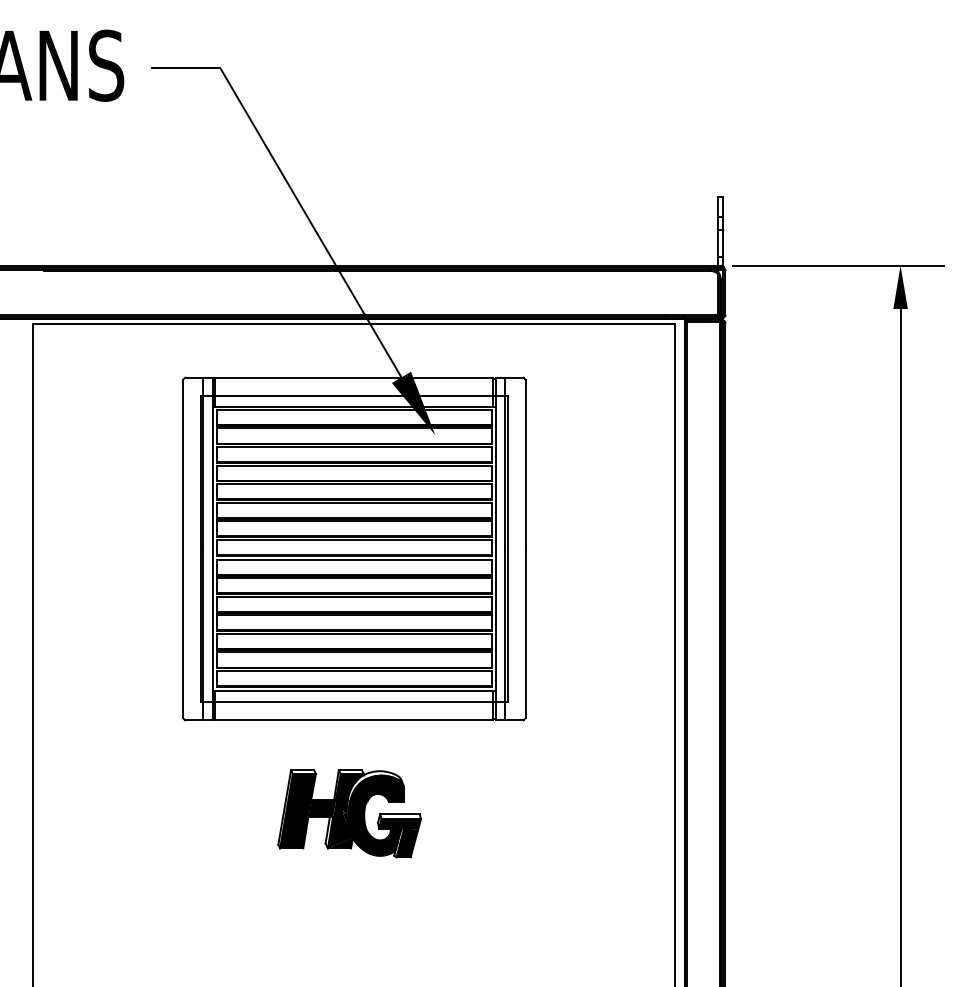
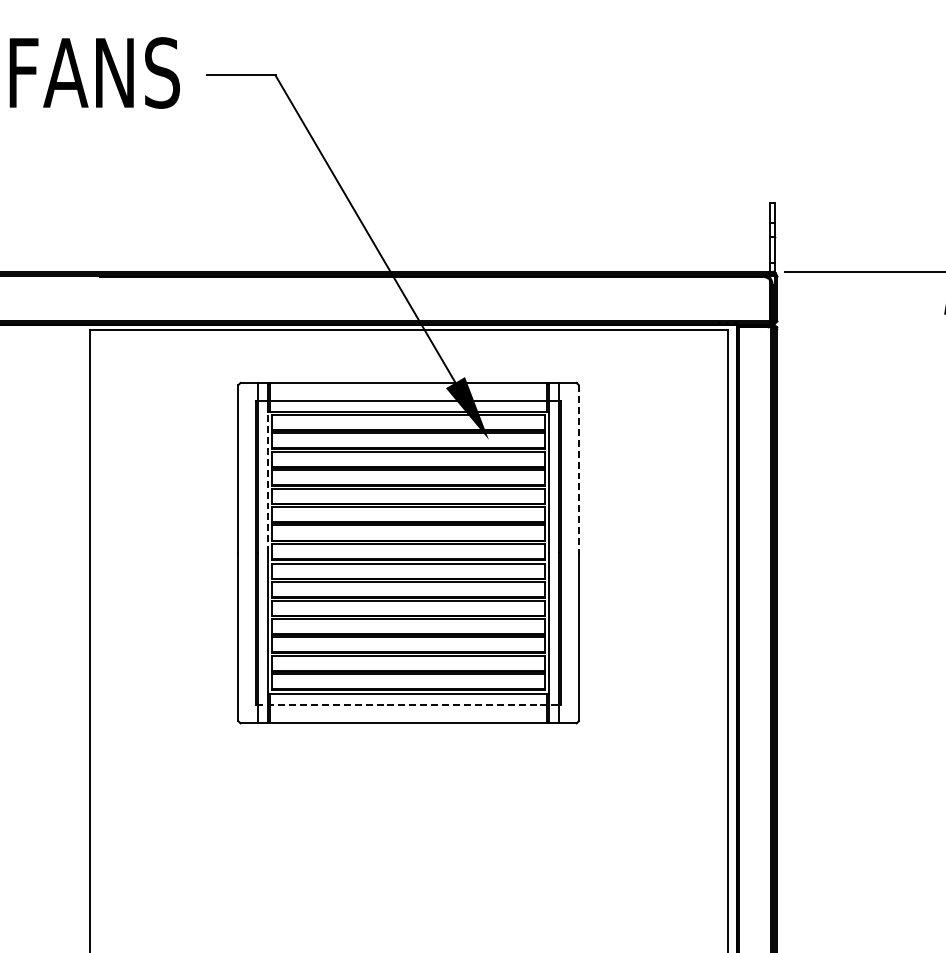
line: (525, 464) -> (578, 469), solid -> dashed
line: (212, 478) -> (267, 483), solid -> dashed
line: (354, 702) -> (408, 705), solid -> dashed
part: (349, 813) -> (403, 815), removed

